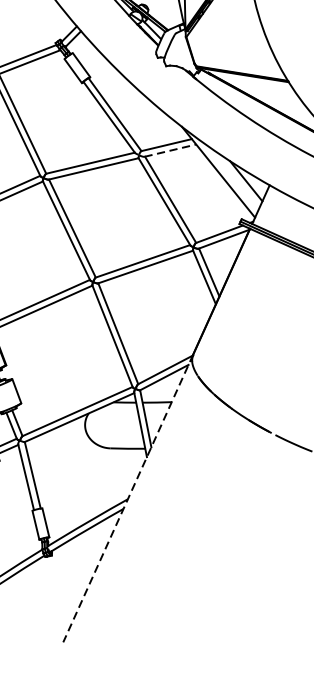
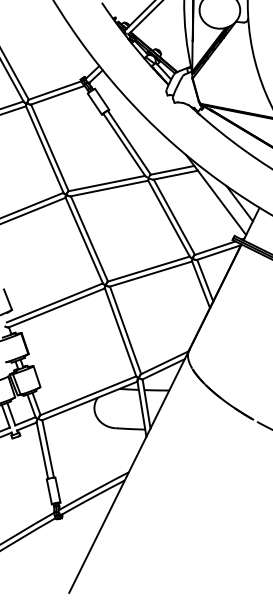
line: (170, 151) -> (175, 175), dashed -> solid
line: (127, 499) -> (128, 472), dashed -> solid

